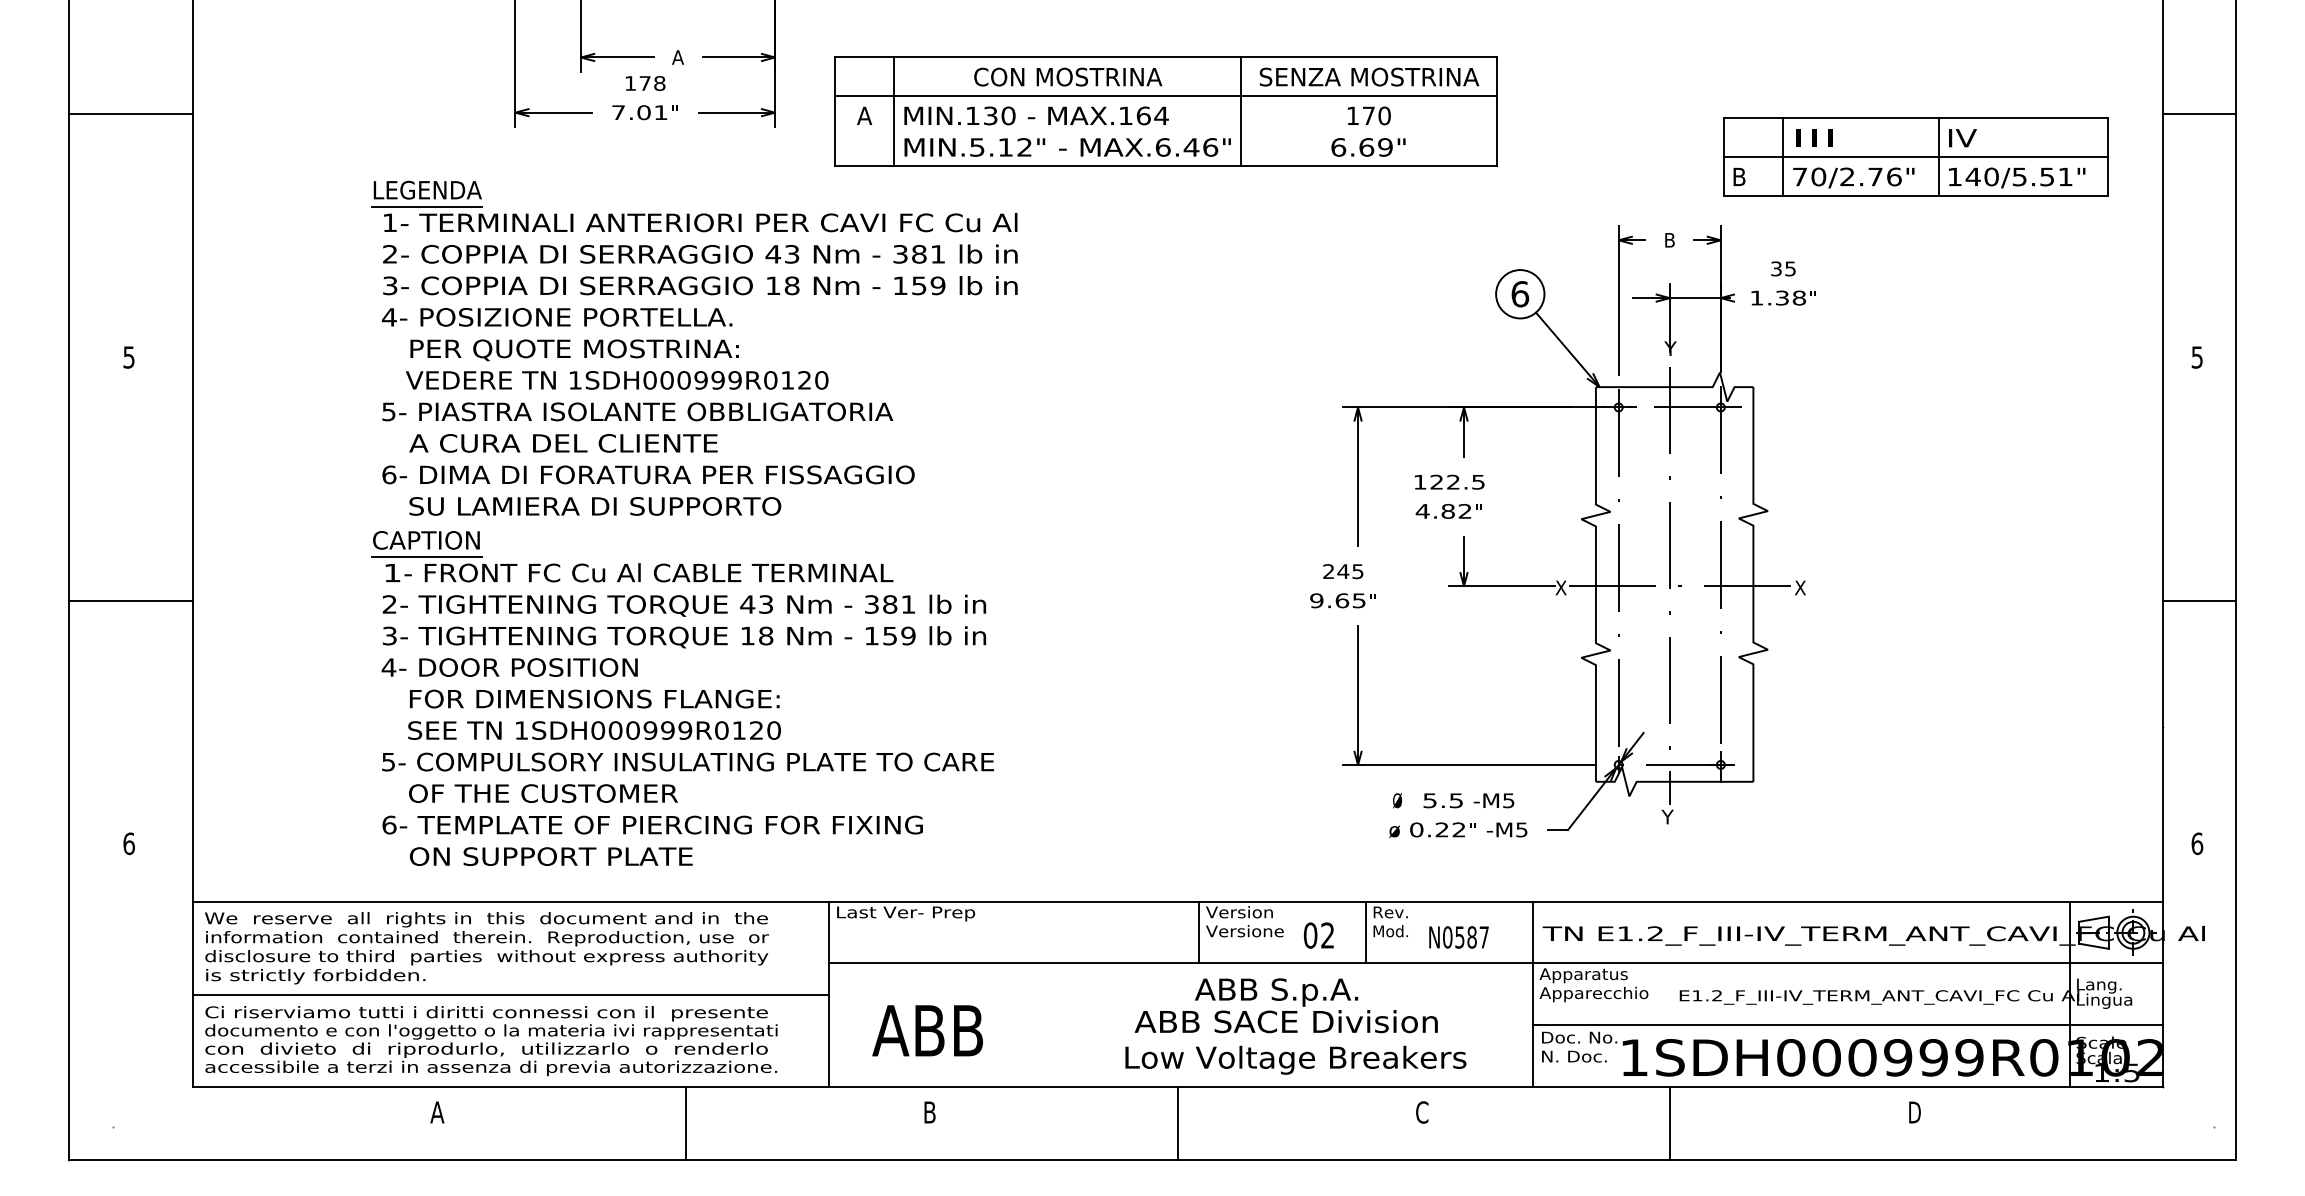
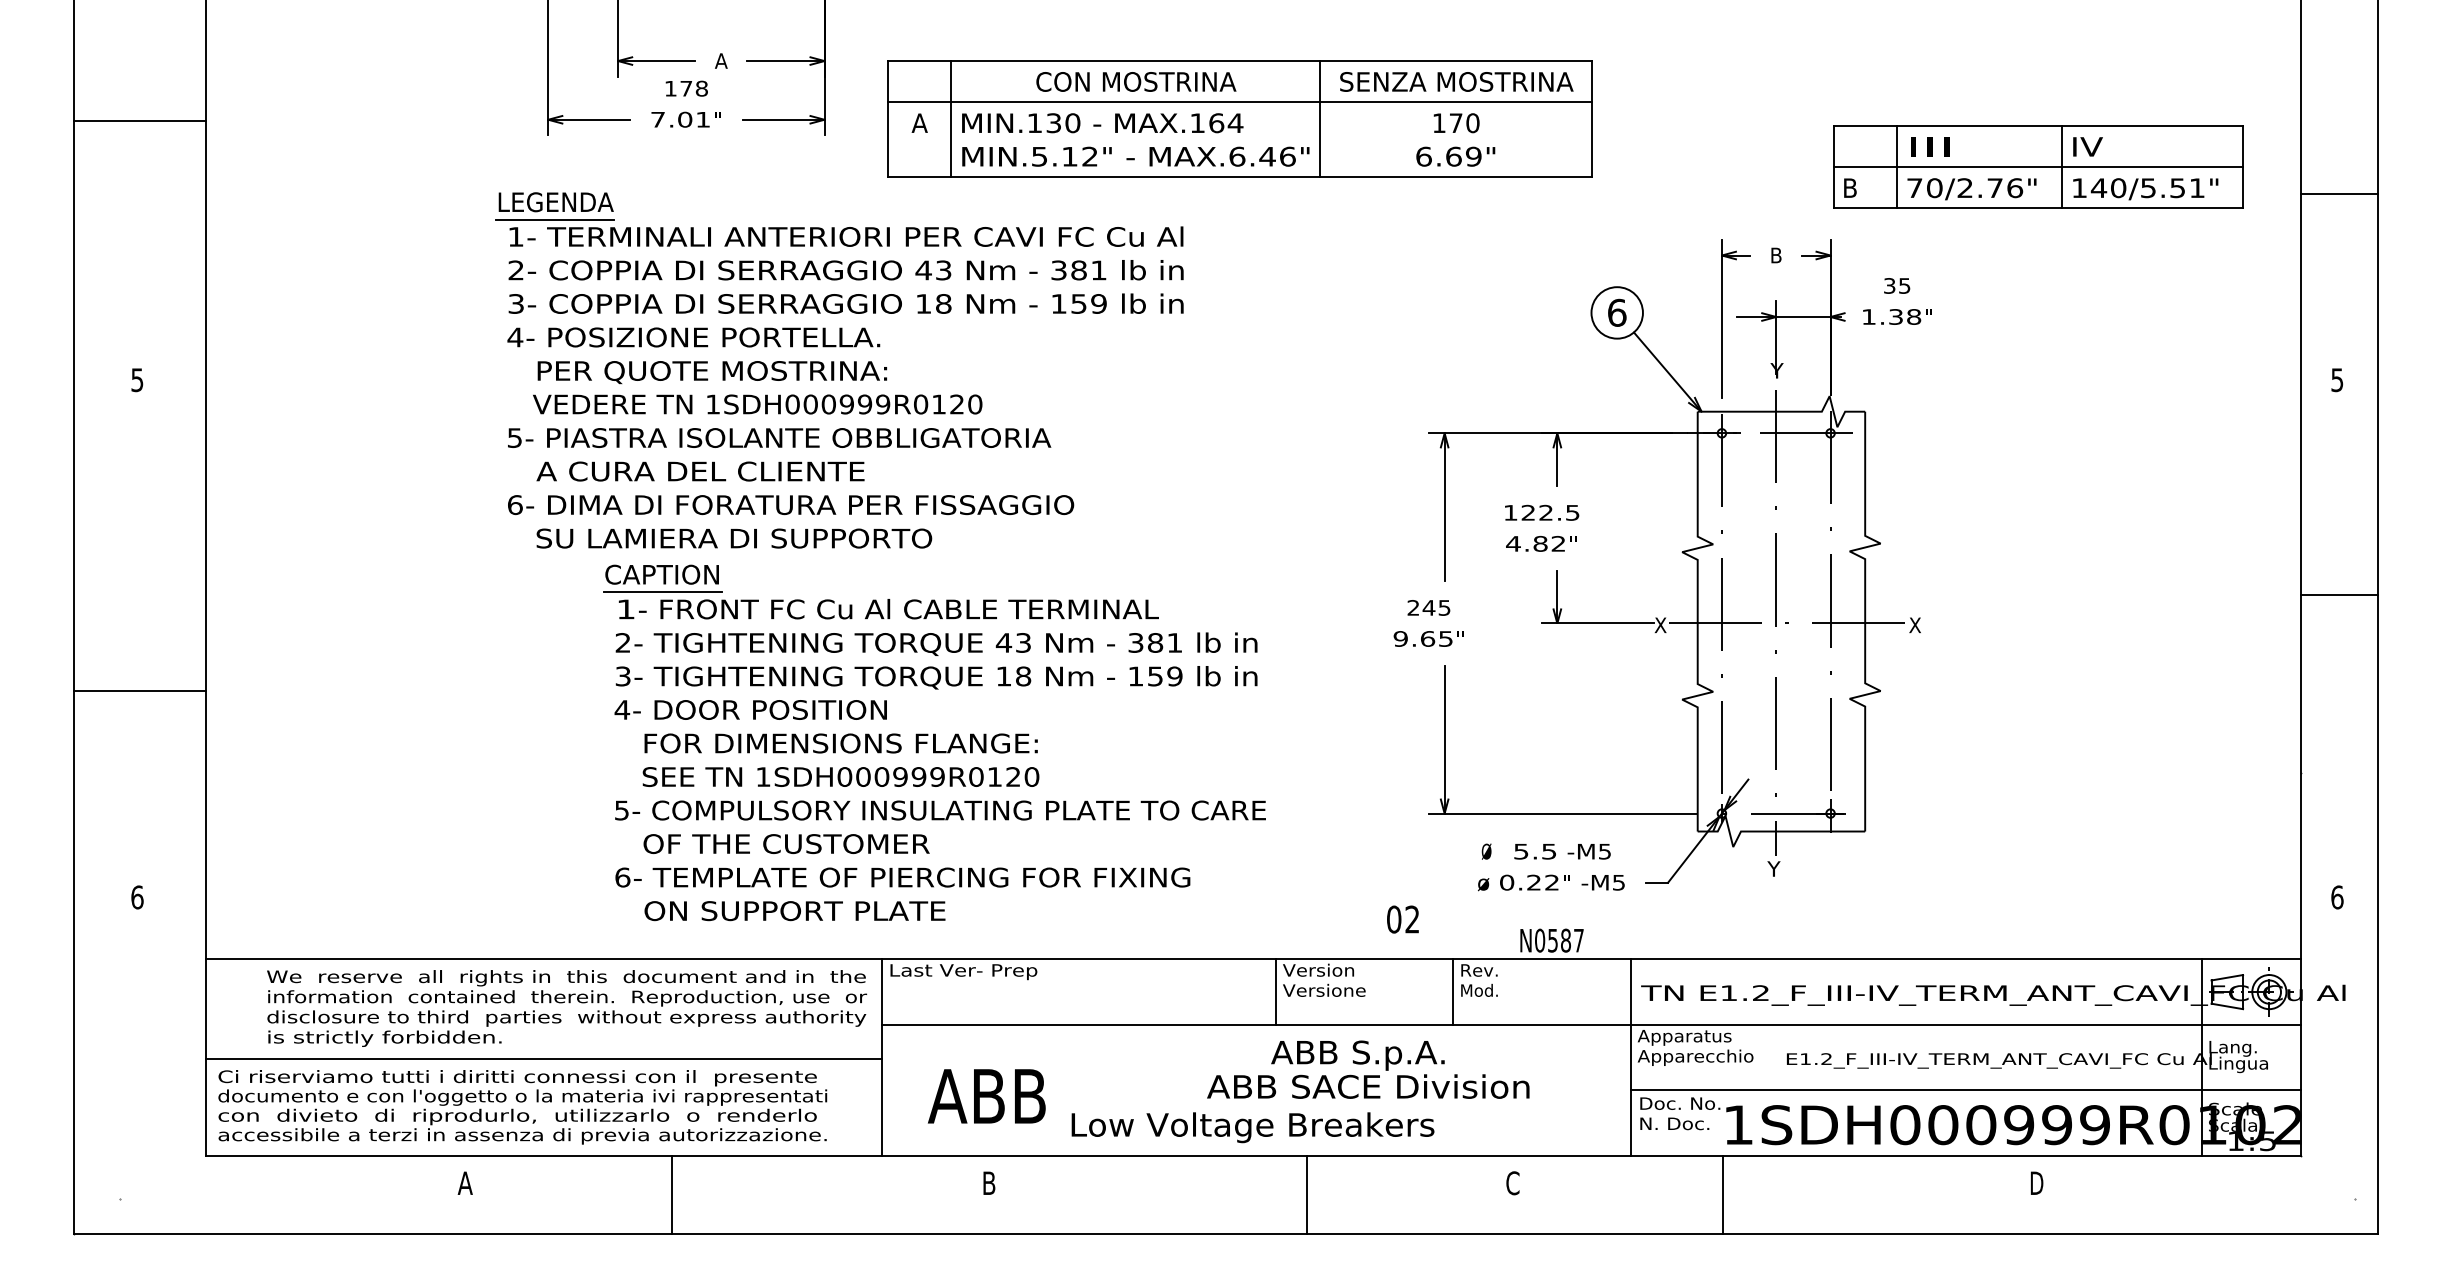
line: (2198, 114) -> (2338, 194), moved
part: (694, 347) -> (839, 369), moved
line: (131, 600) -> (139, 690), moved
line: (2198, 600) -> (2338, 595), moved
part: (682, 698) -> (934, 742), moved
text: (1318, 935) -> (1402, 919), moved
text: (1458, 937) -> (1551, 940), moved
text: (486, 948) -> (566, 1008), moved
text: (1295, 1059) -> (1252, 1126), moved
line: (685, 1122) -> (671, 1193), moved
line: (1178, 1122) -> (1307, 1193), moved
line: (1670, 1122) -> (1722, 1193), moved

